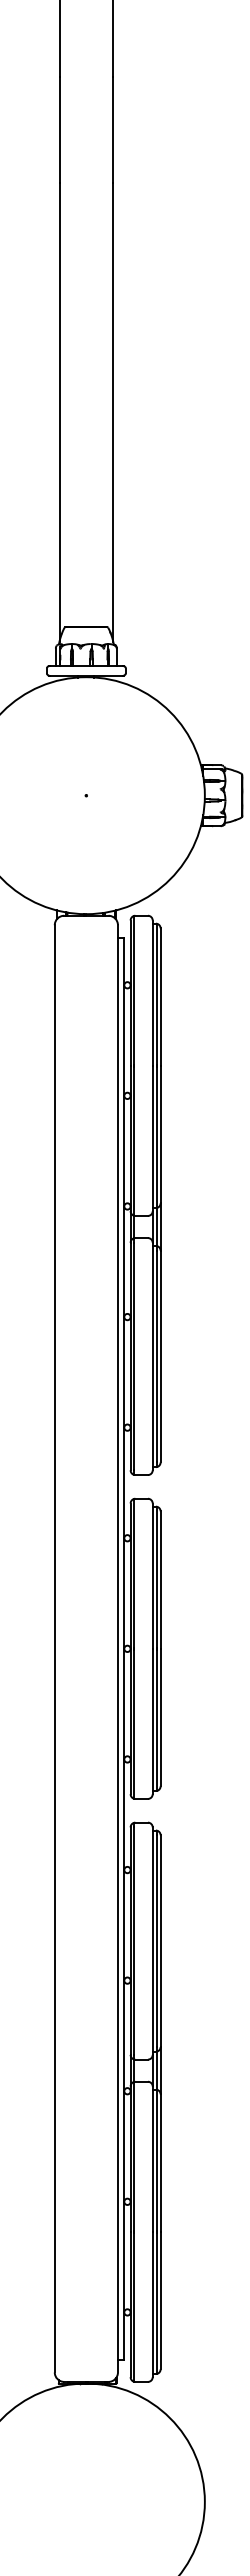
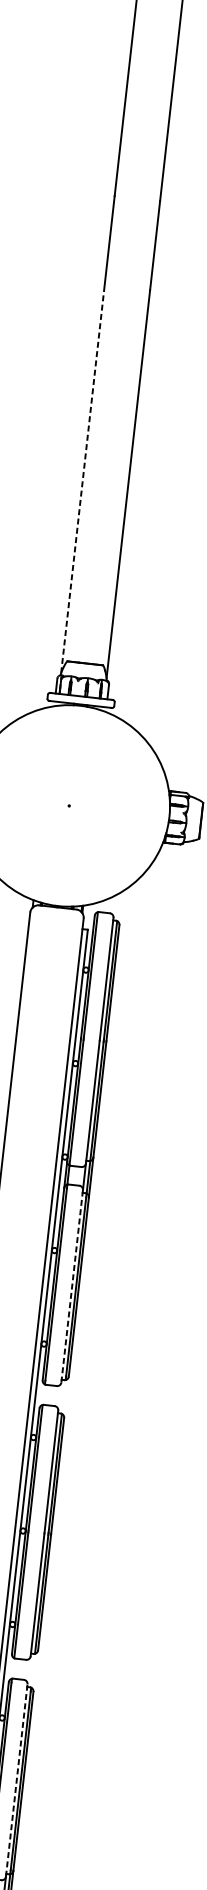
line: (59, 411) -> (82, 478), solid -> dashed
line: (152, 1356) -> (71, 1286), solid -> dashed
line: (152, 1941) -> (16, 1780), solid -> dashed

